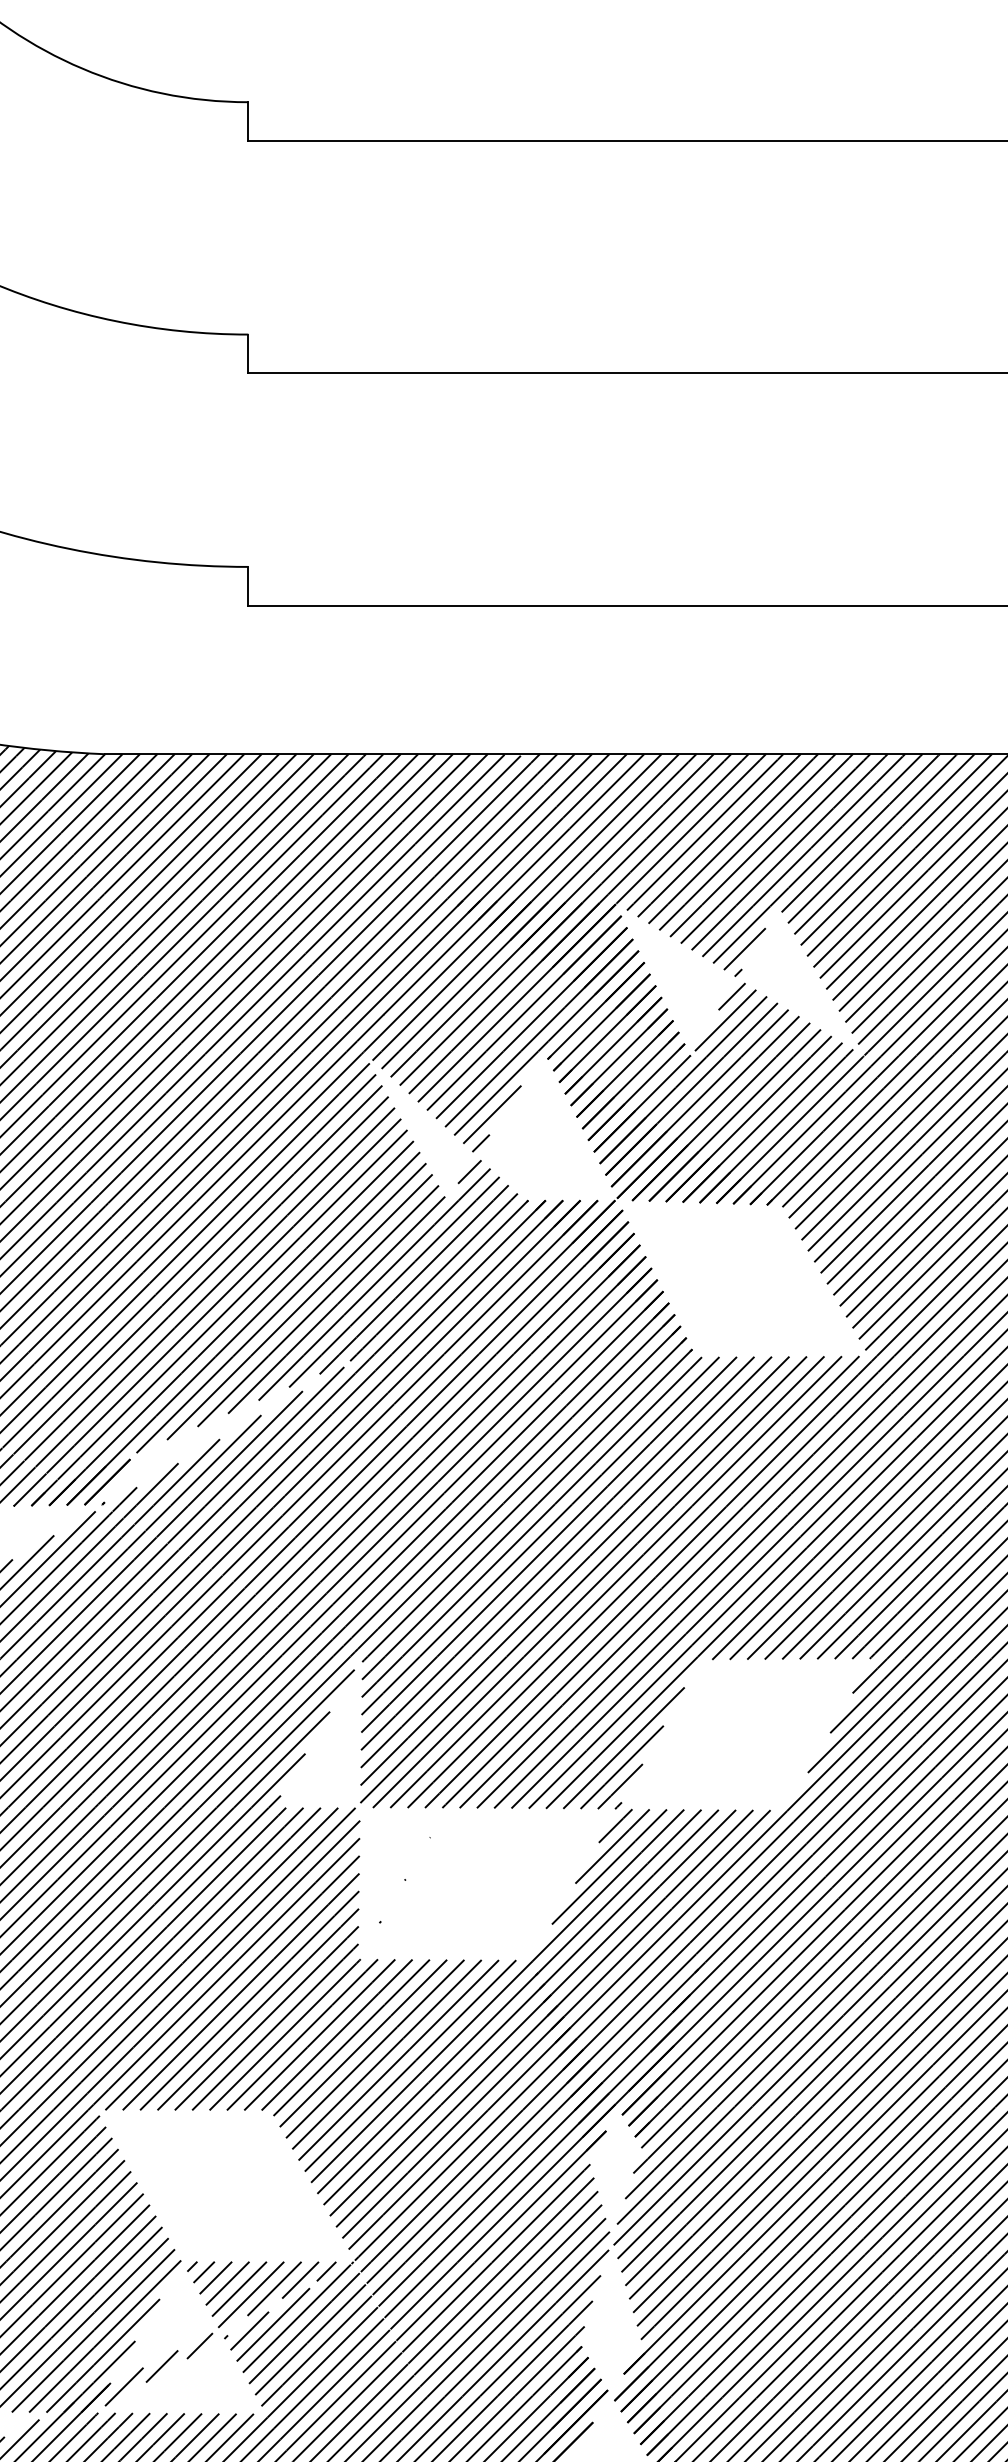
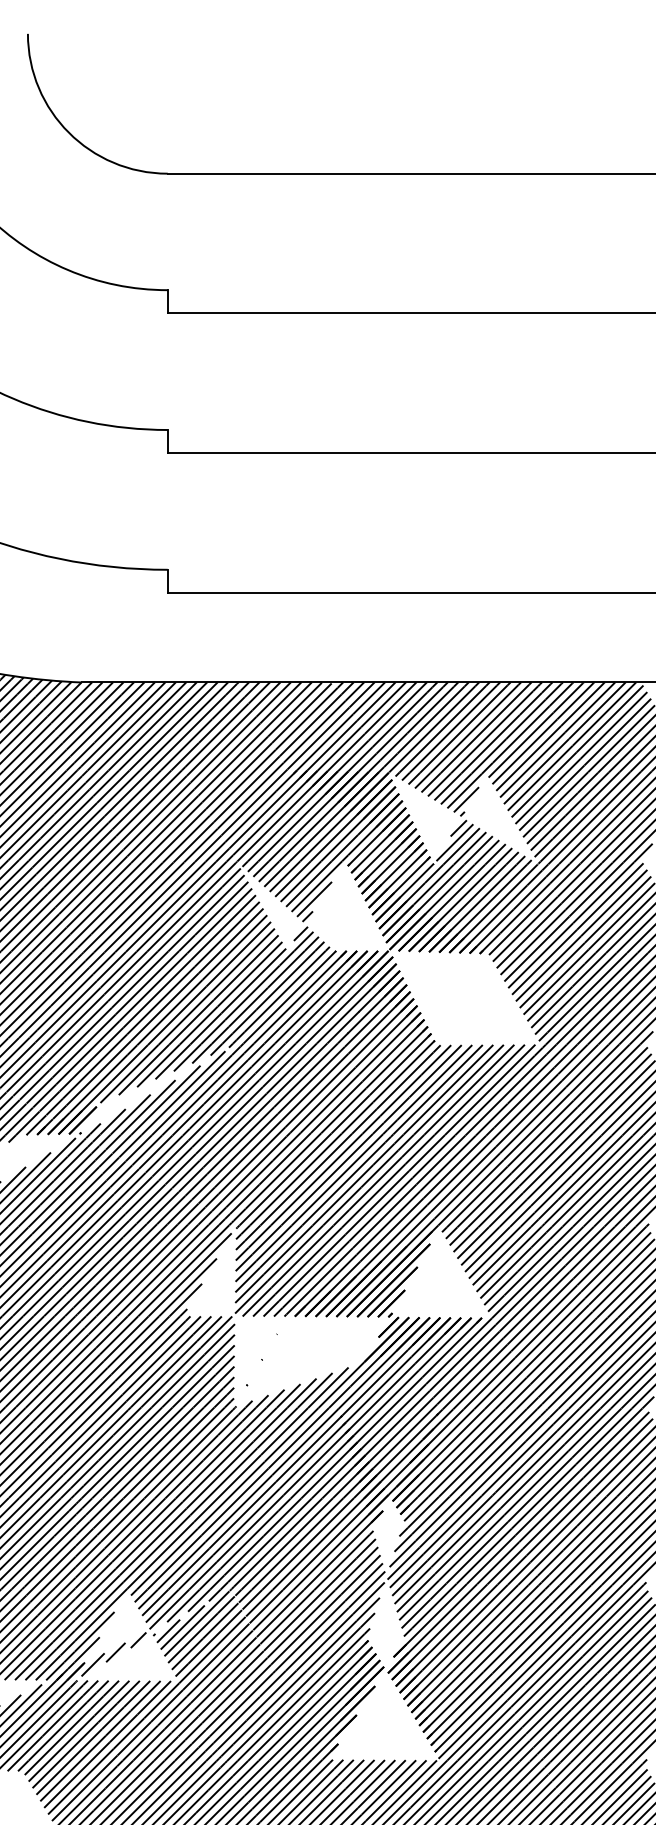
hatch: (615, 1809) -> (388, 1317), added
hatch: (226, 2185) -> (154, 1543), added

